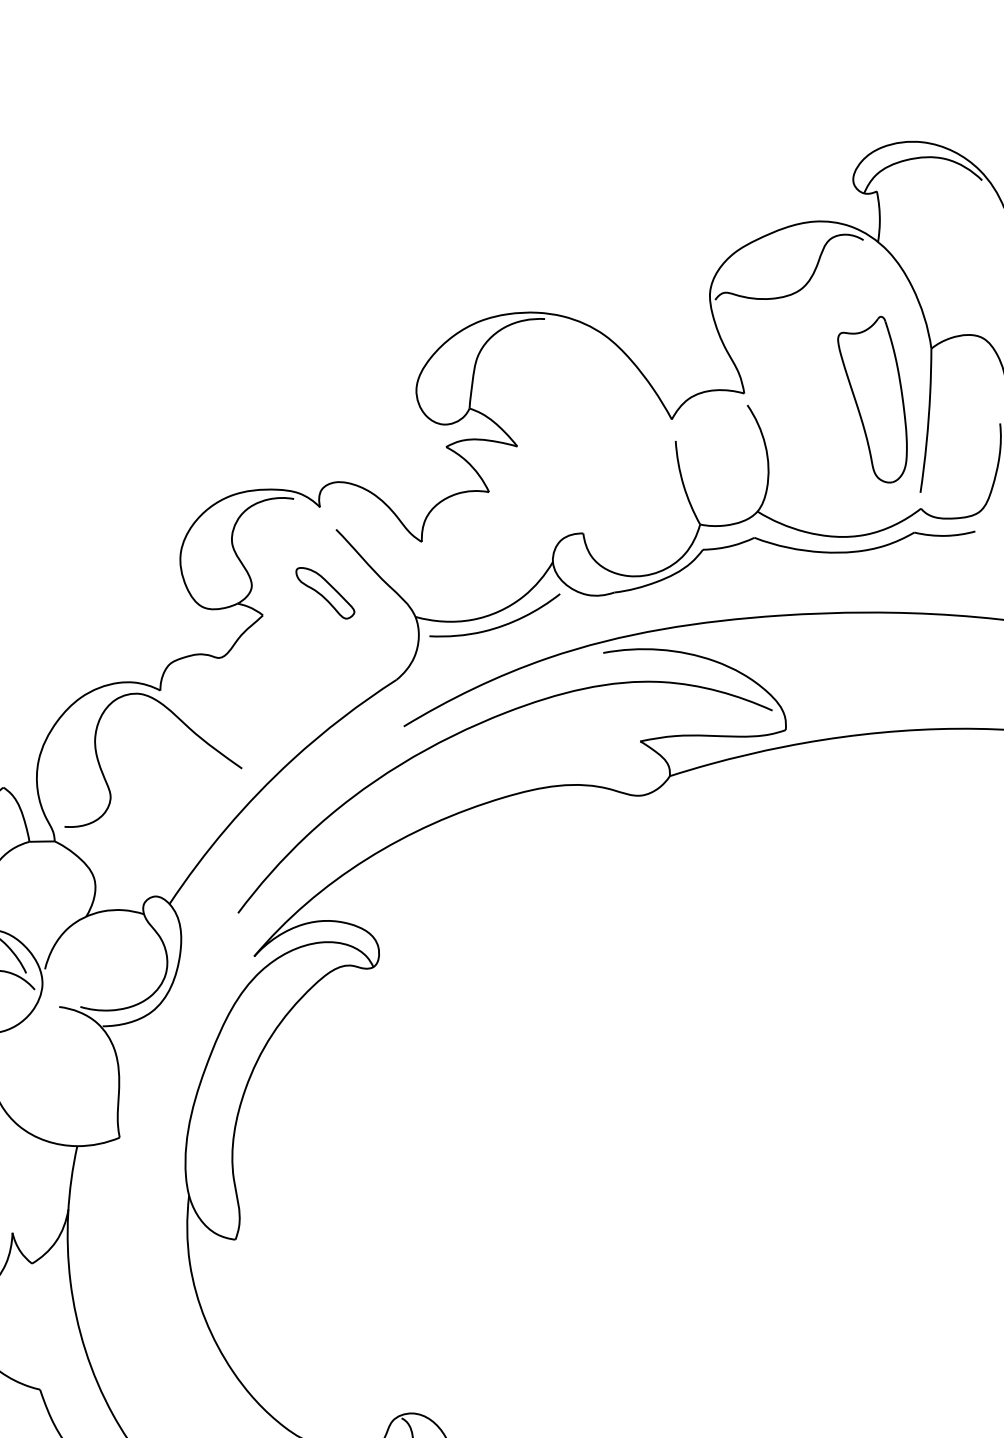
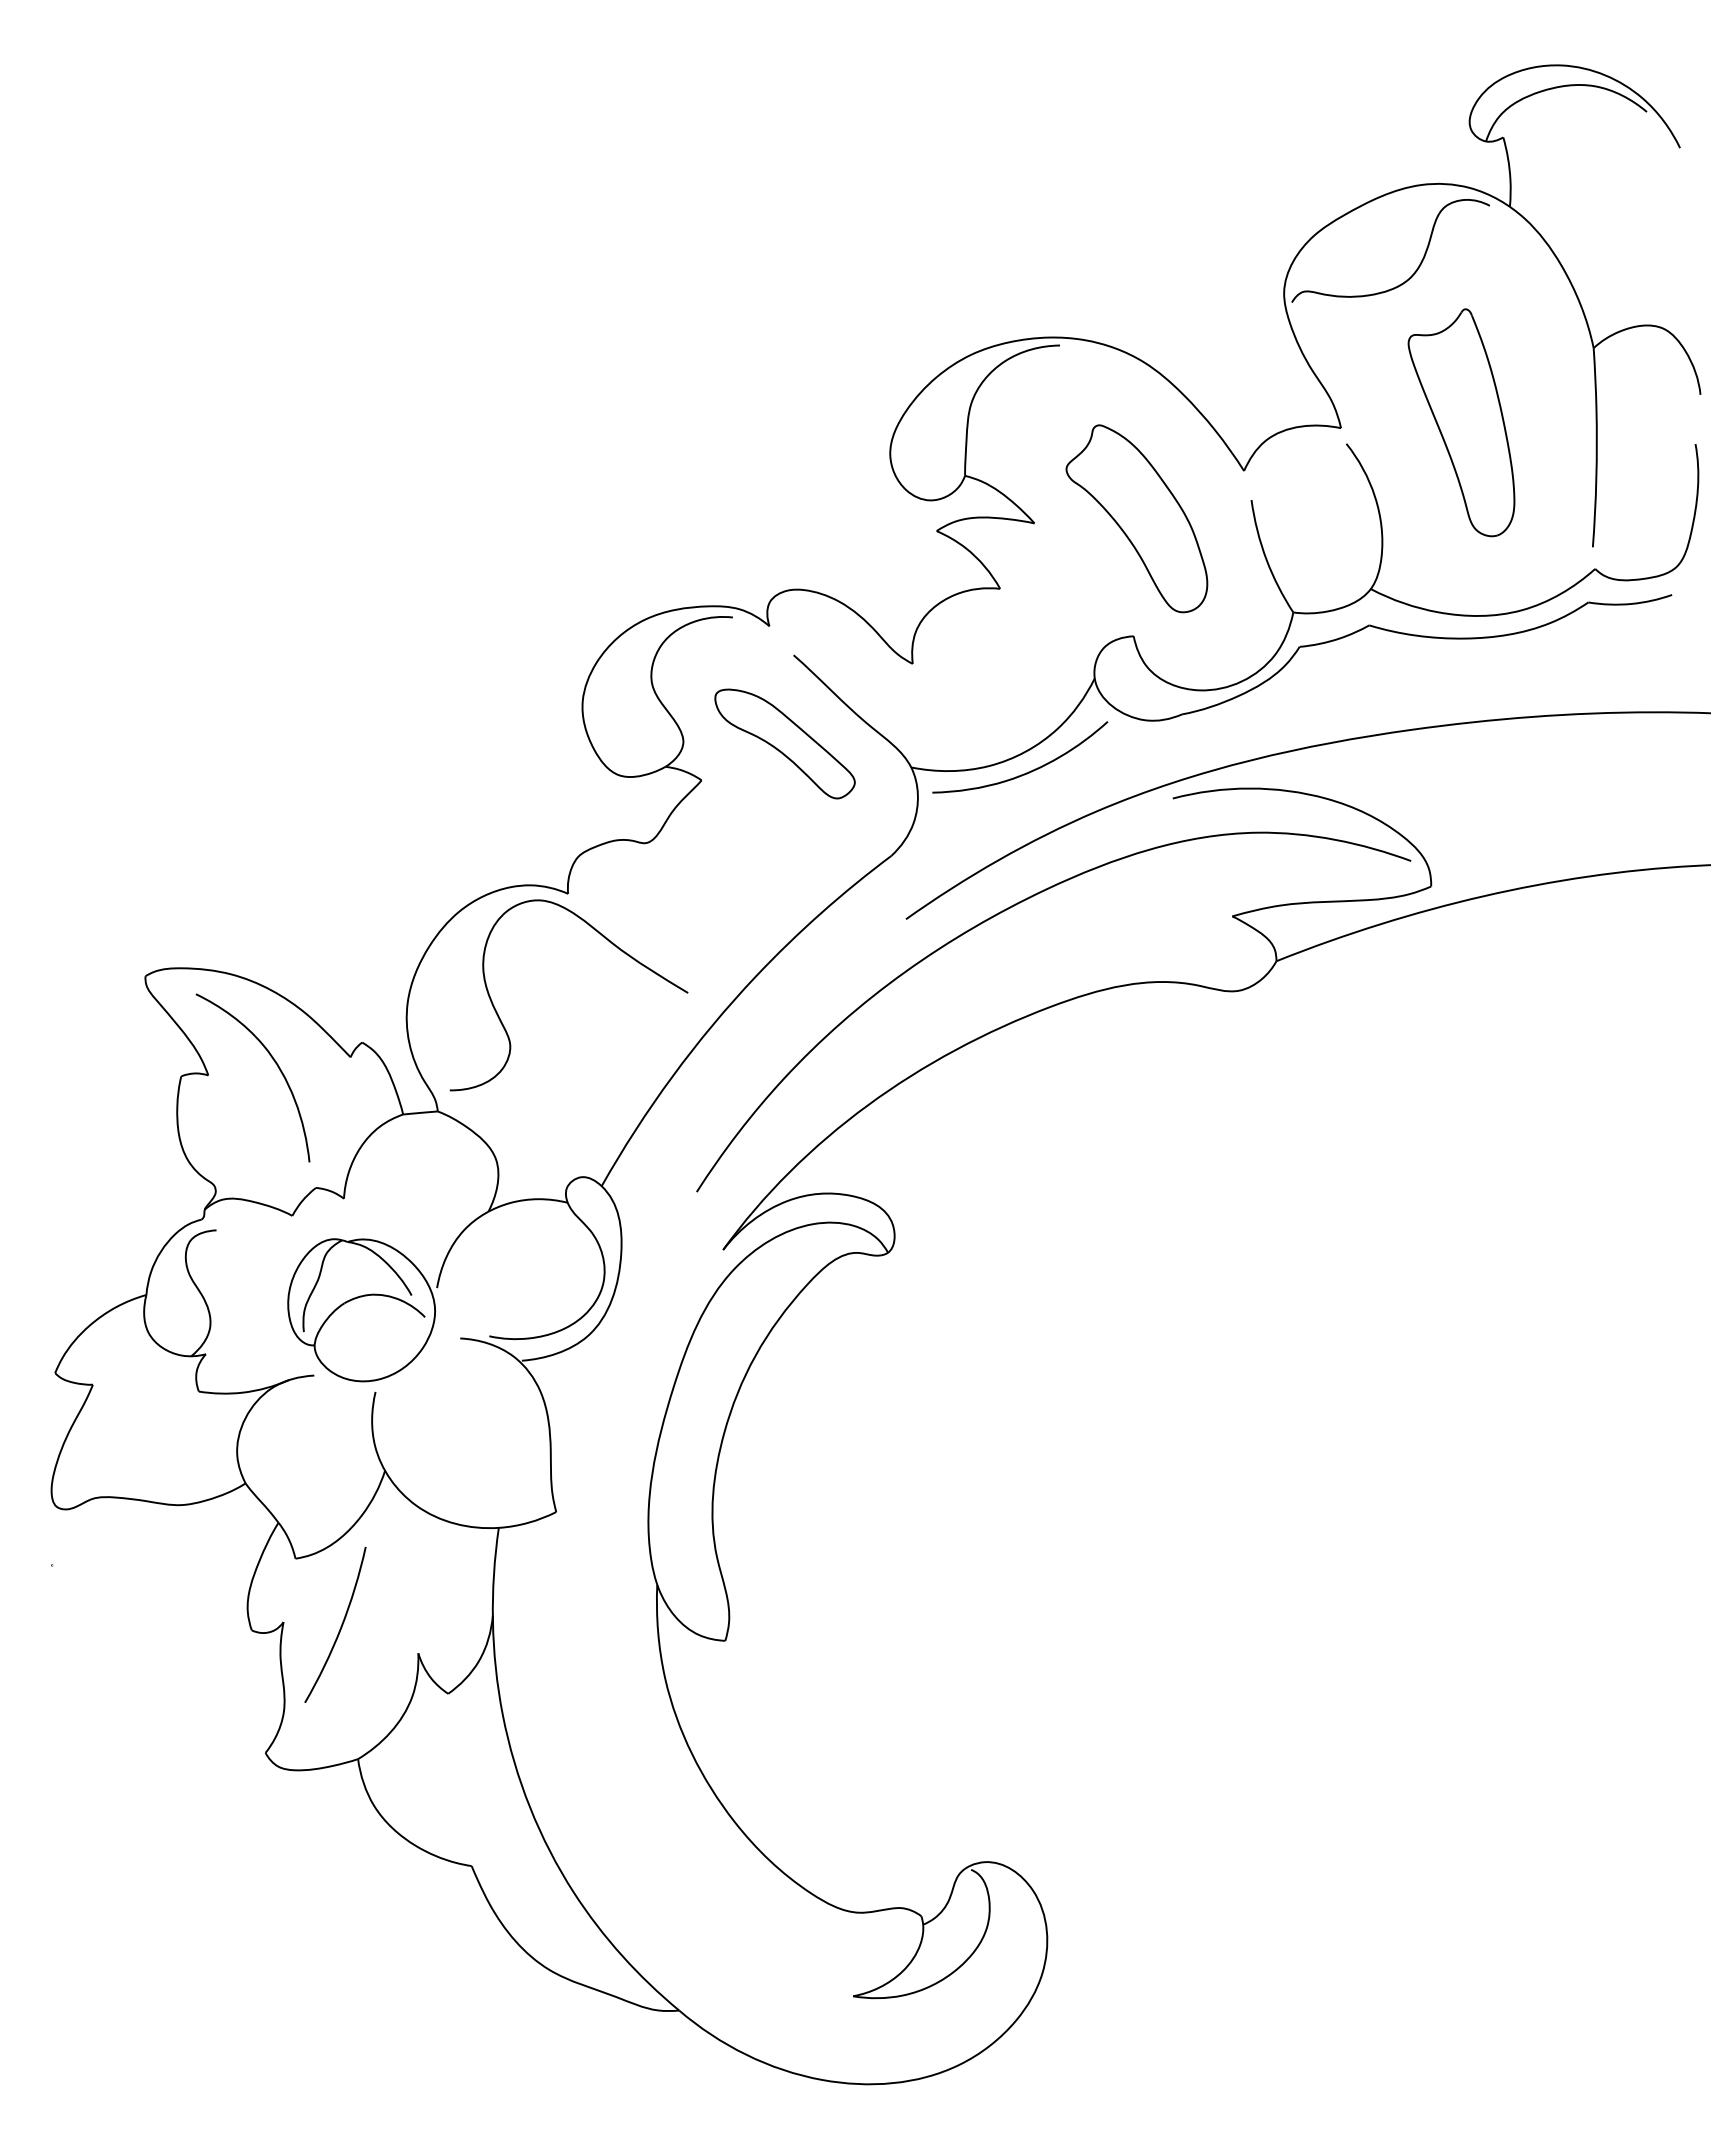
part: (872, 398) -> (1461, 422), moved
part: (591, 448) -> (1136, 518), added
part: (324, 592) -> (784, 743), size x1.67

